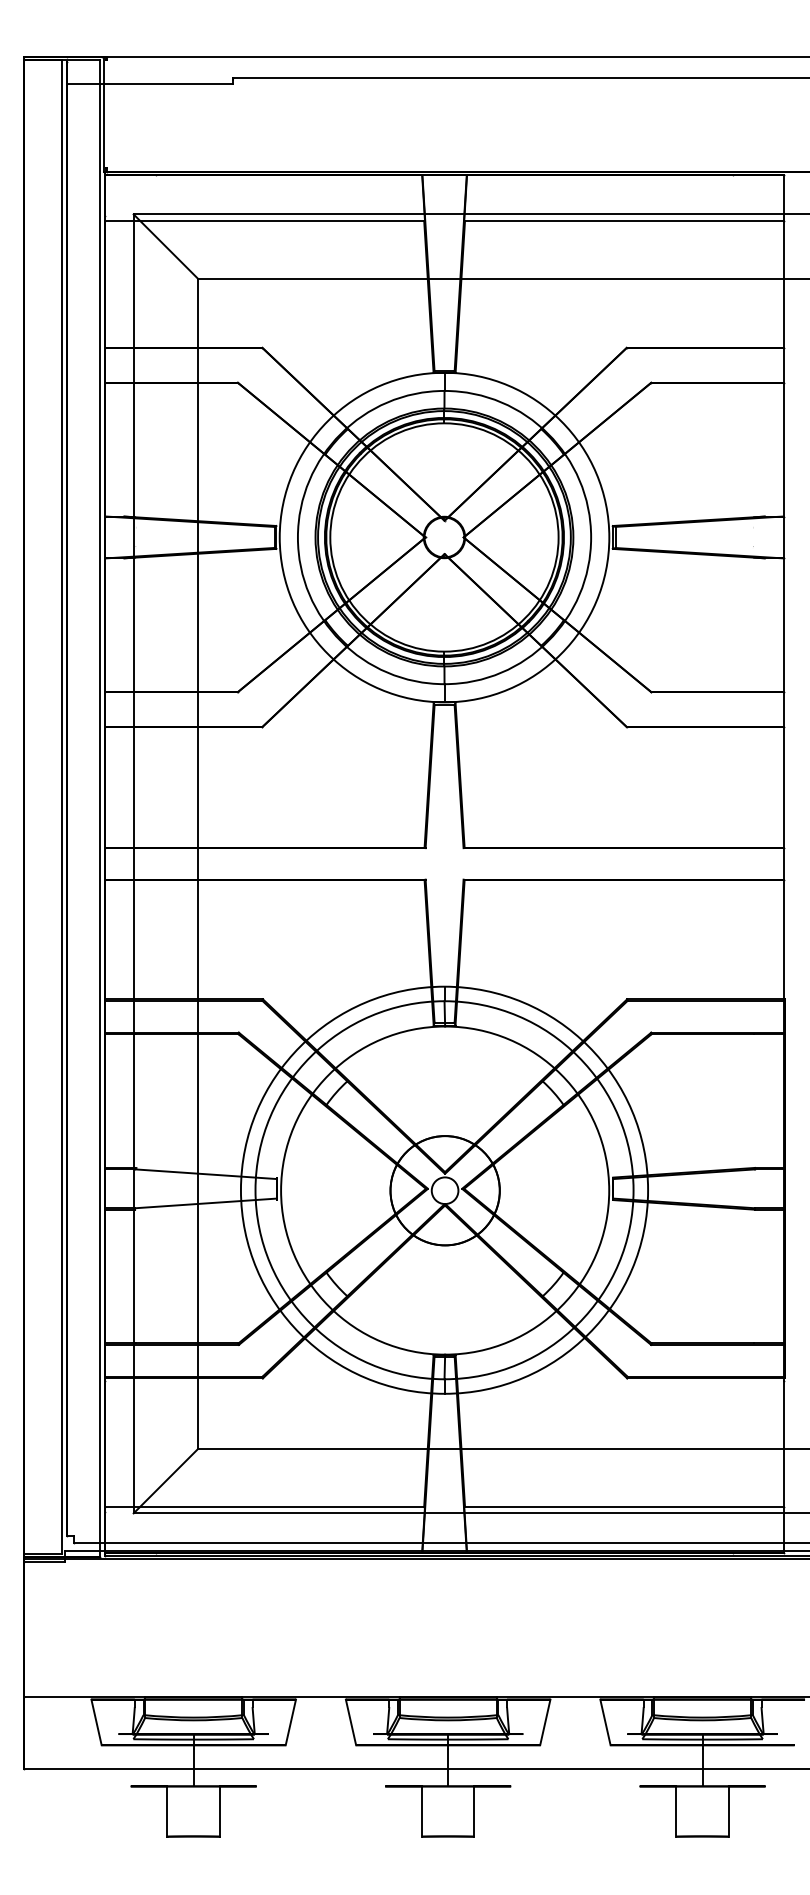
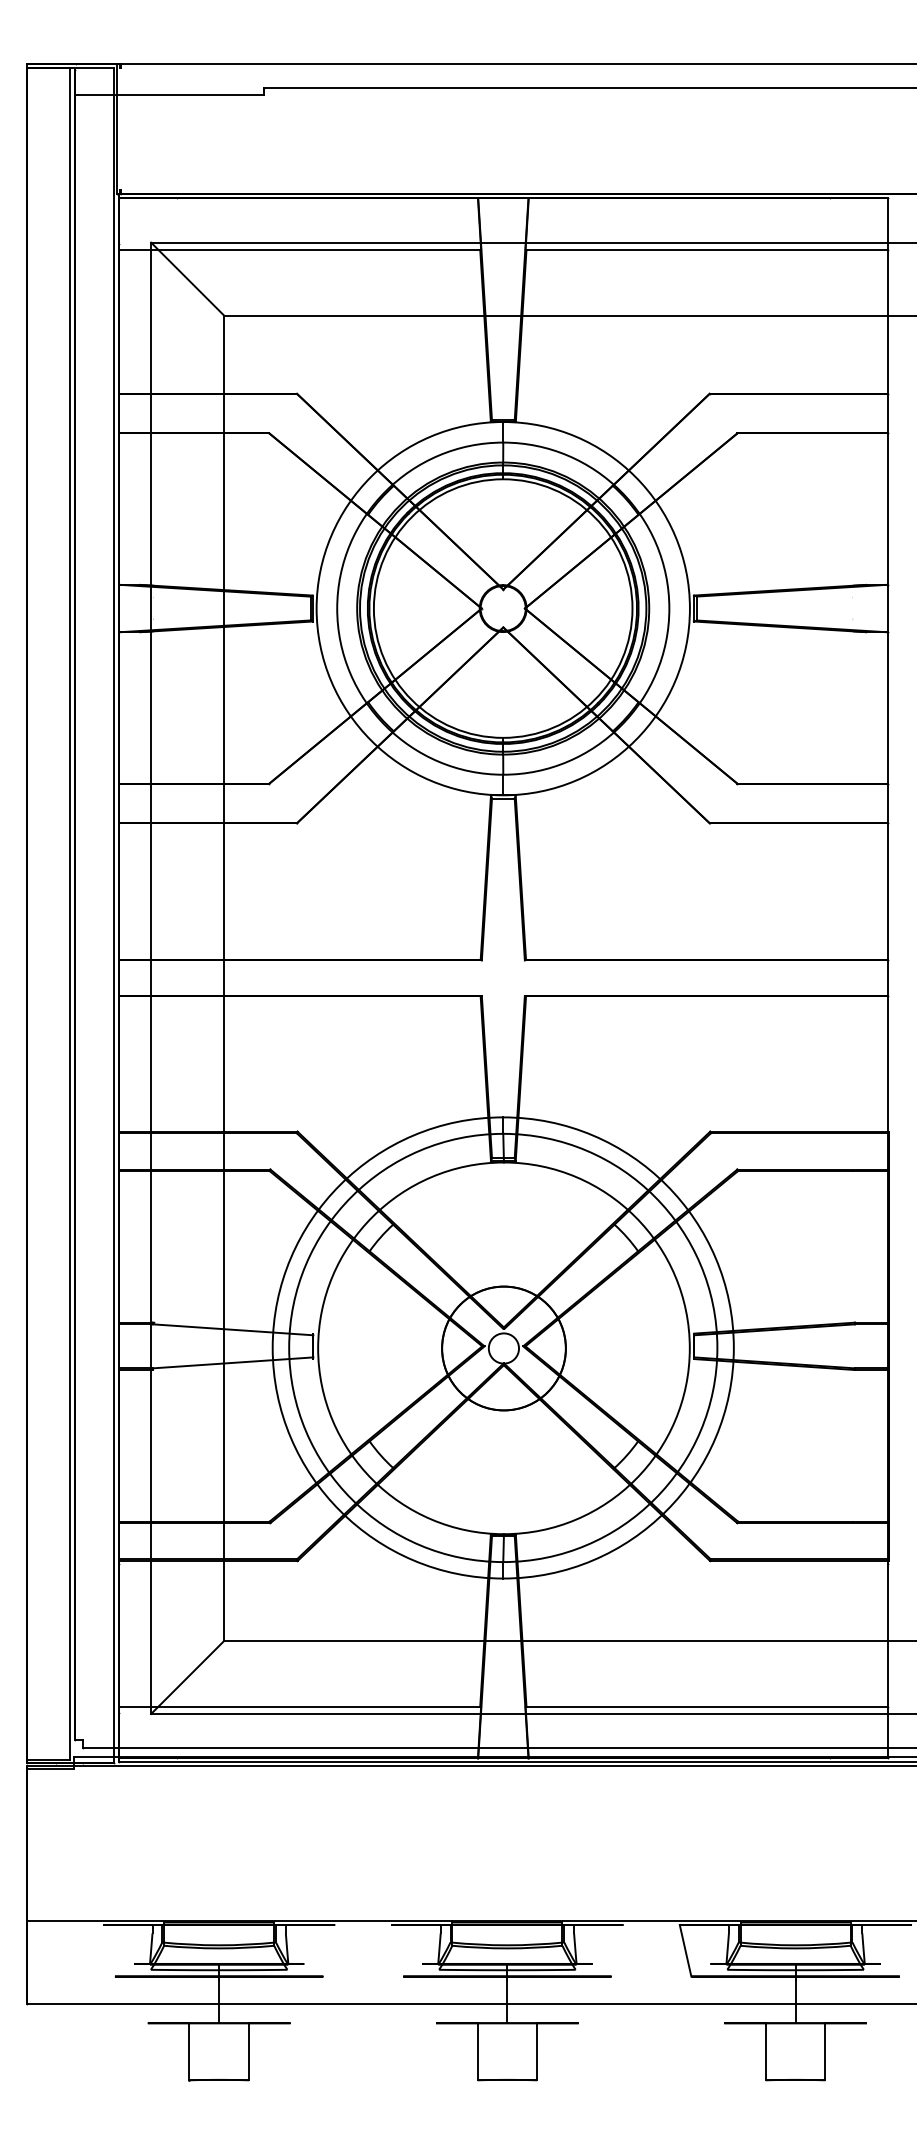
line: (96, 1722) -> (109, 1950), removed
line: (290, 1722) -> (328, 1950), removed
line: (350, 1722) -> (396, 1950), removed
line: (545, 1722) -> (617, 1950), removed

